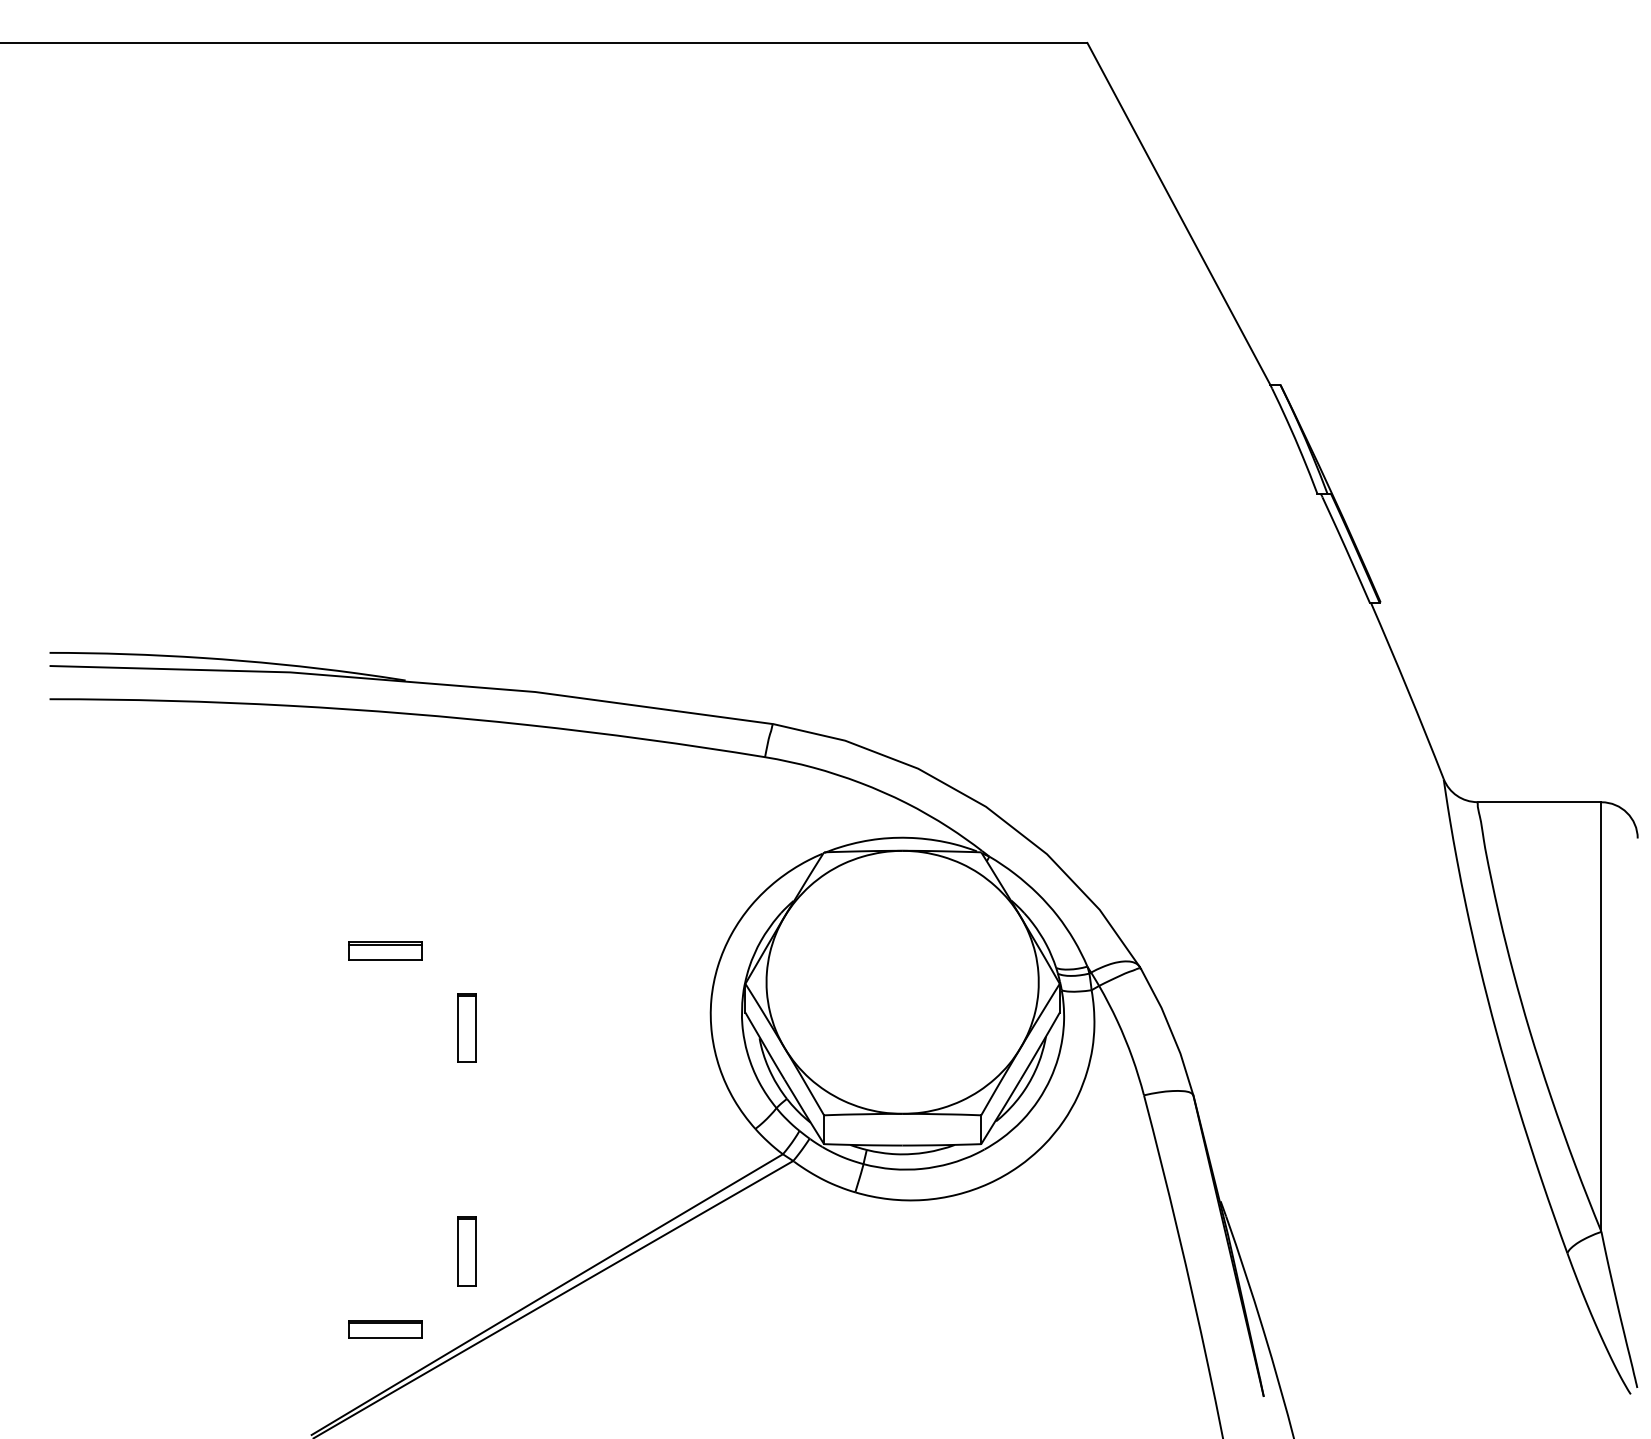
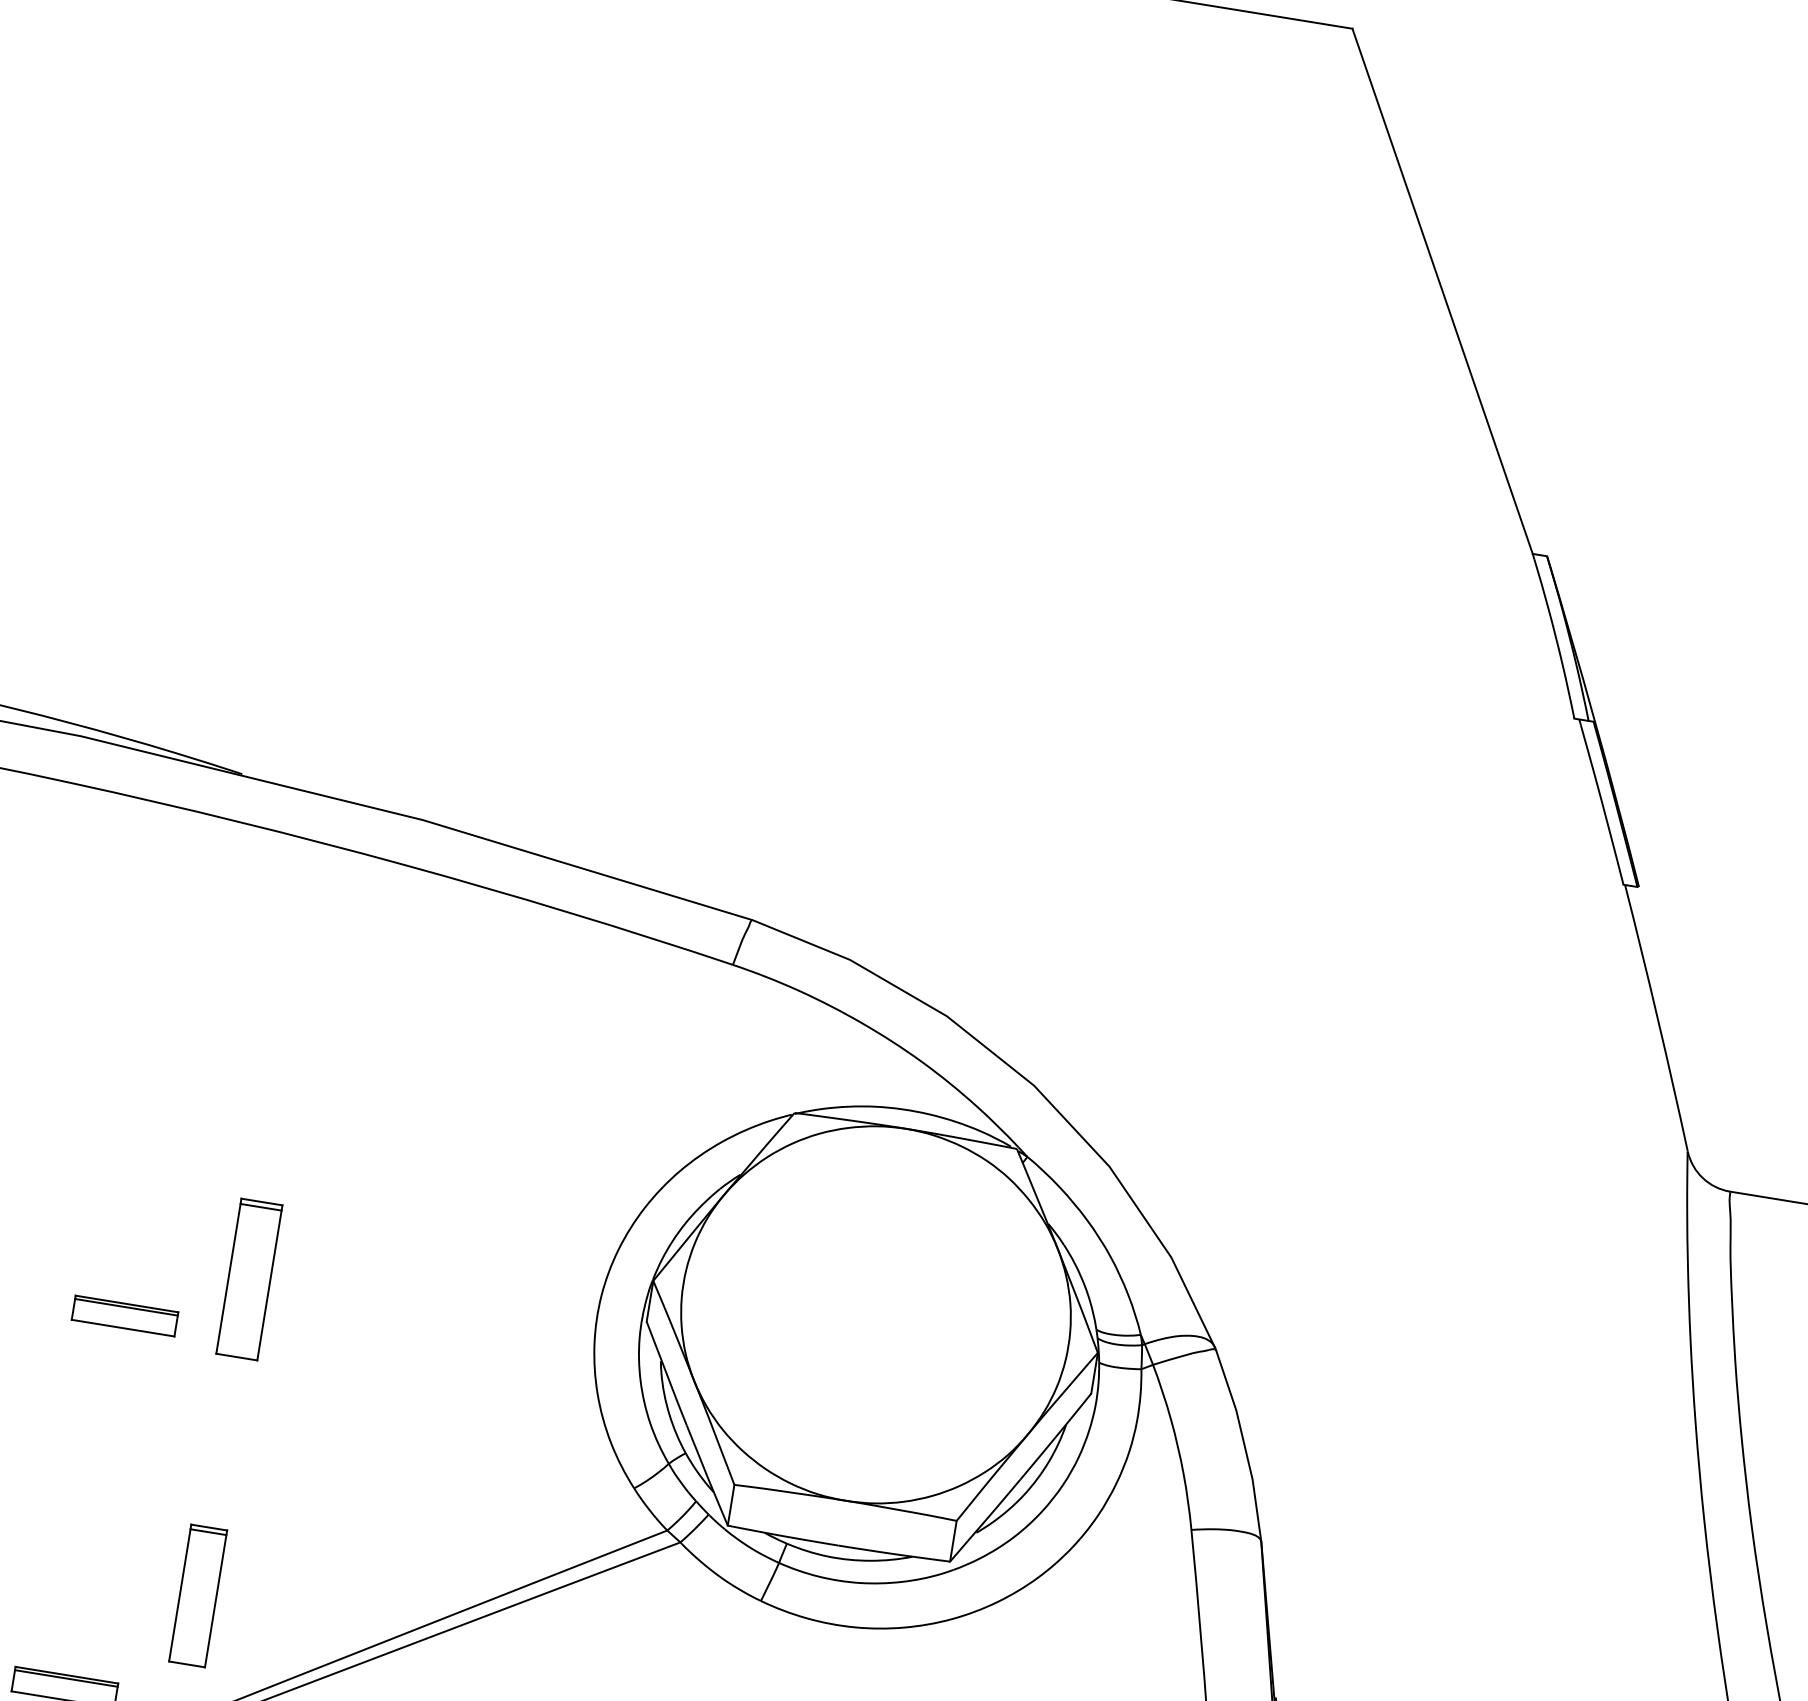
part: (385, 950) -> (125, 1315), moved
part: (466, 1027) -> (248, 1278), size x1.6
part: (466, 1251) -> (197, 1595), size x1.4

